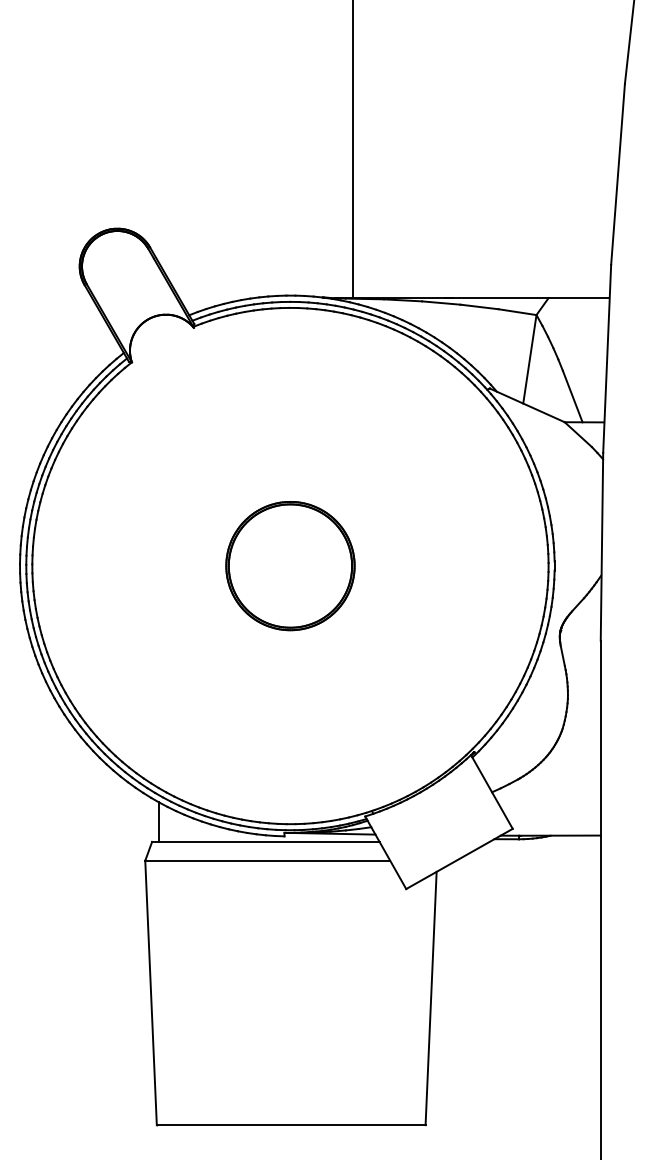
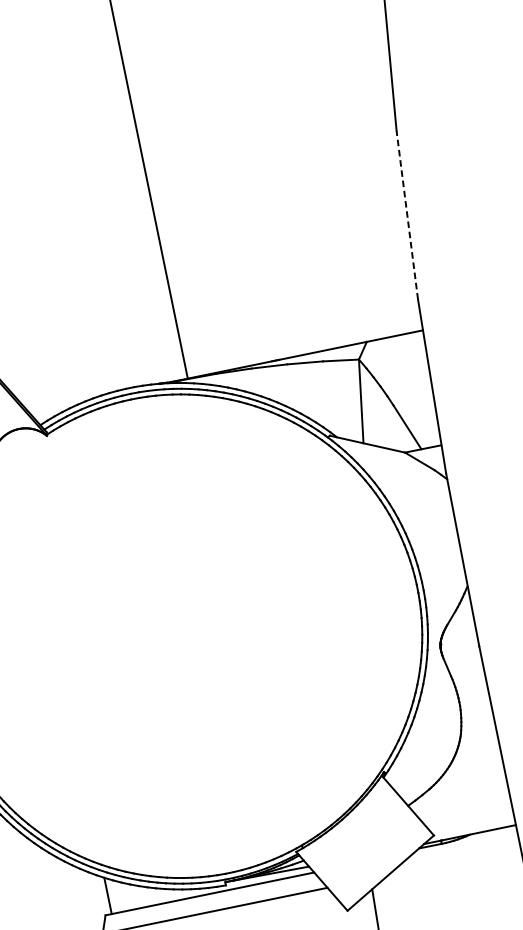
line: (618, 174) -> (407, 215), solid -> dashed
part: (290, 566) -> (180, 636), removed

